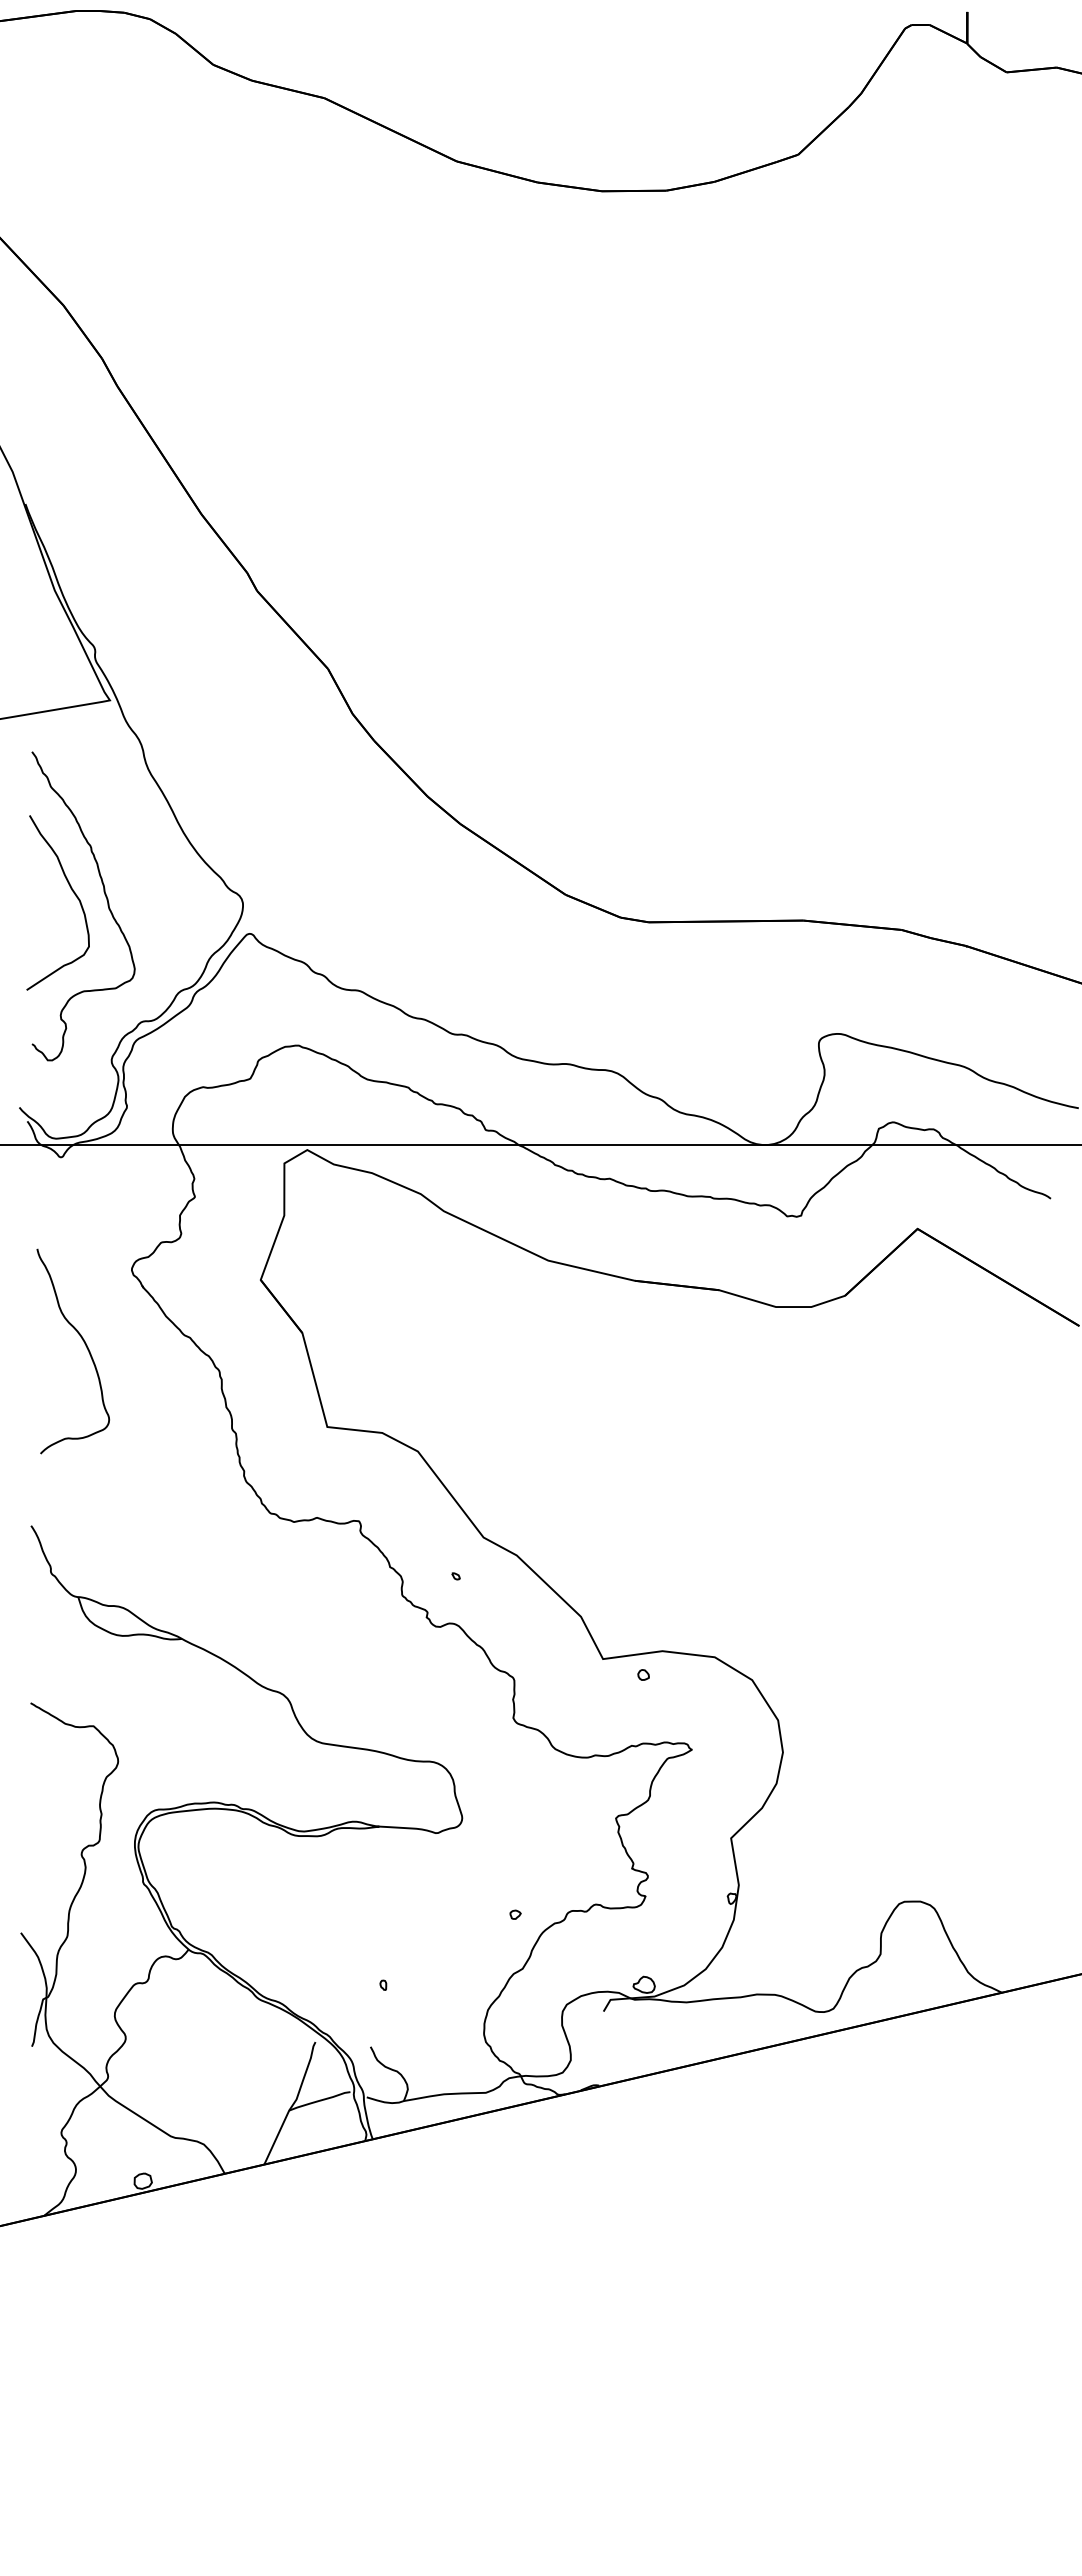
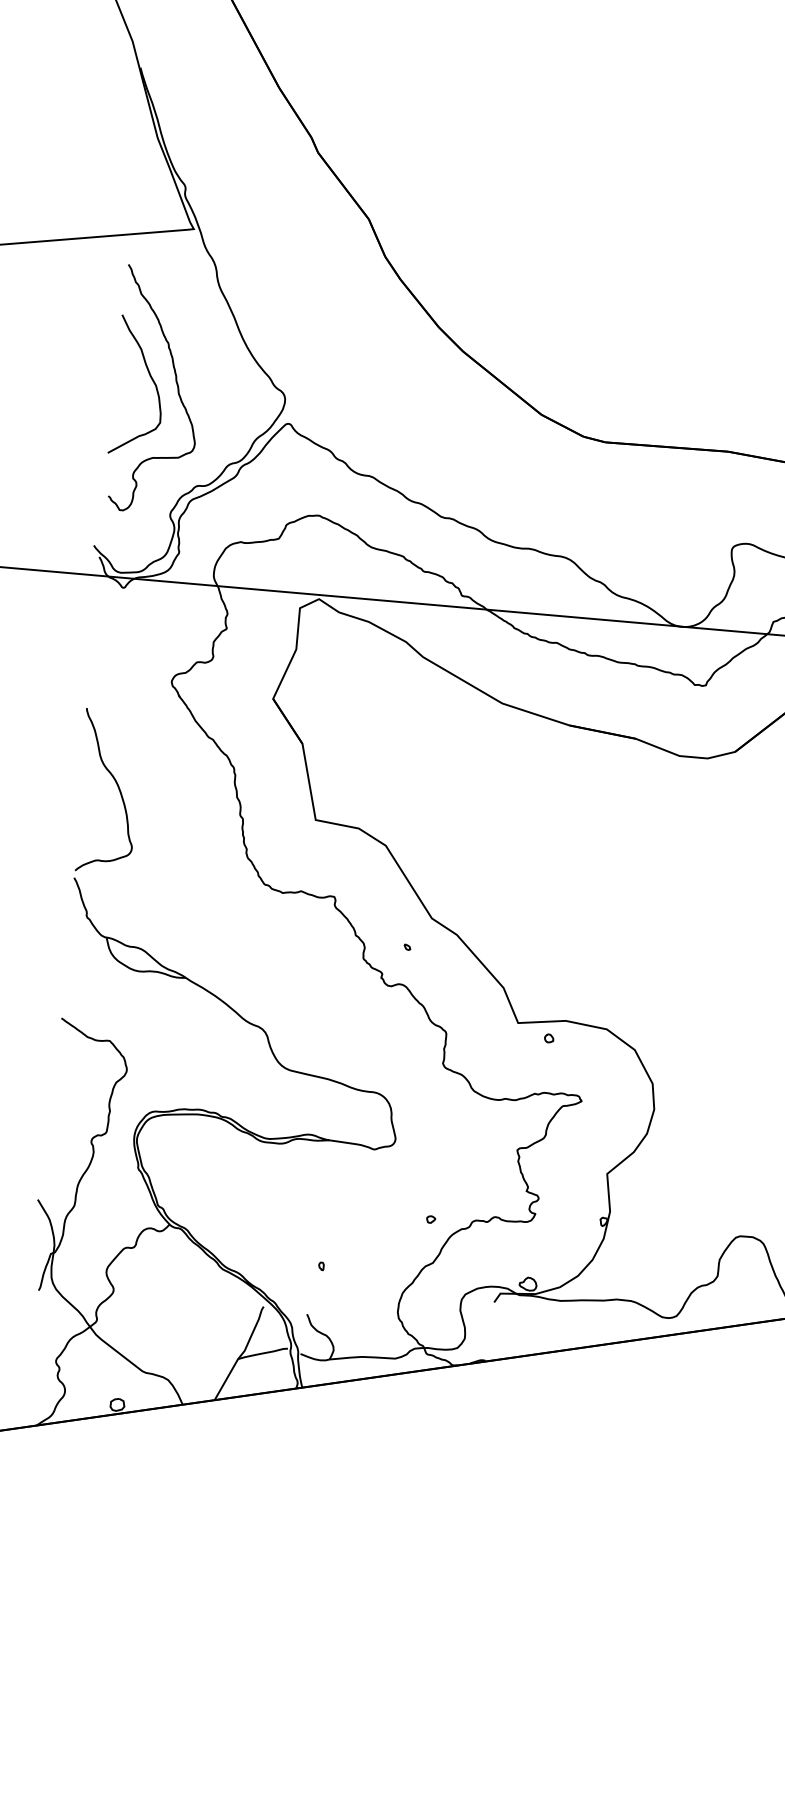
curve: (84, 1344) -> (117, 787), moved

